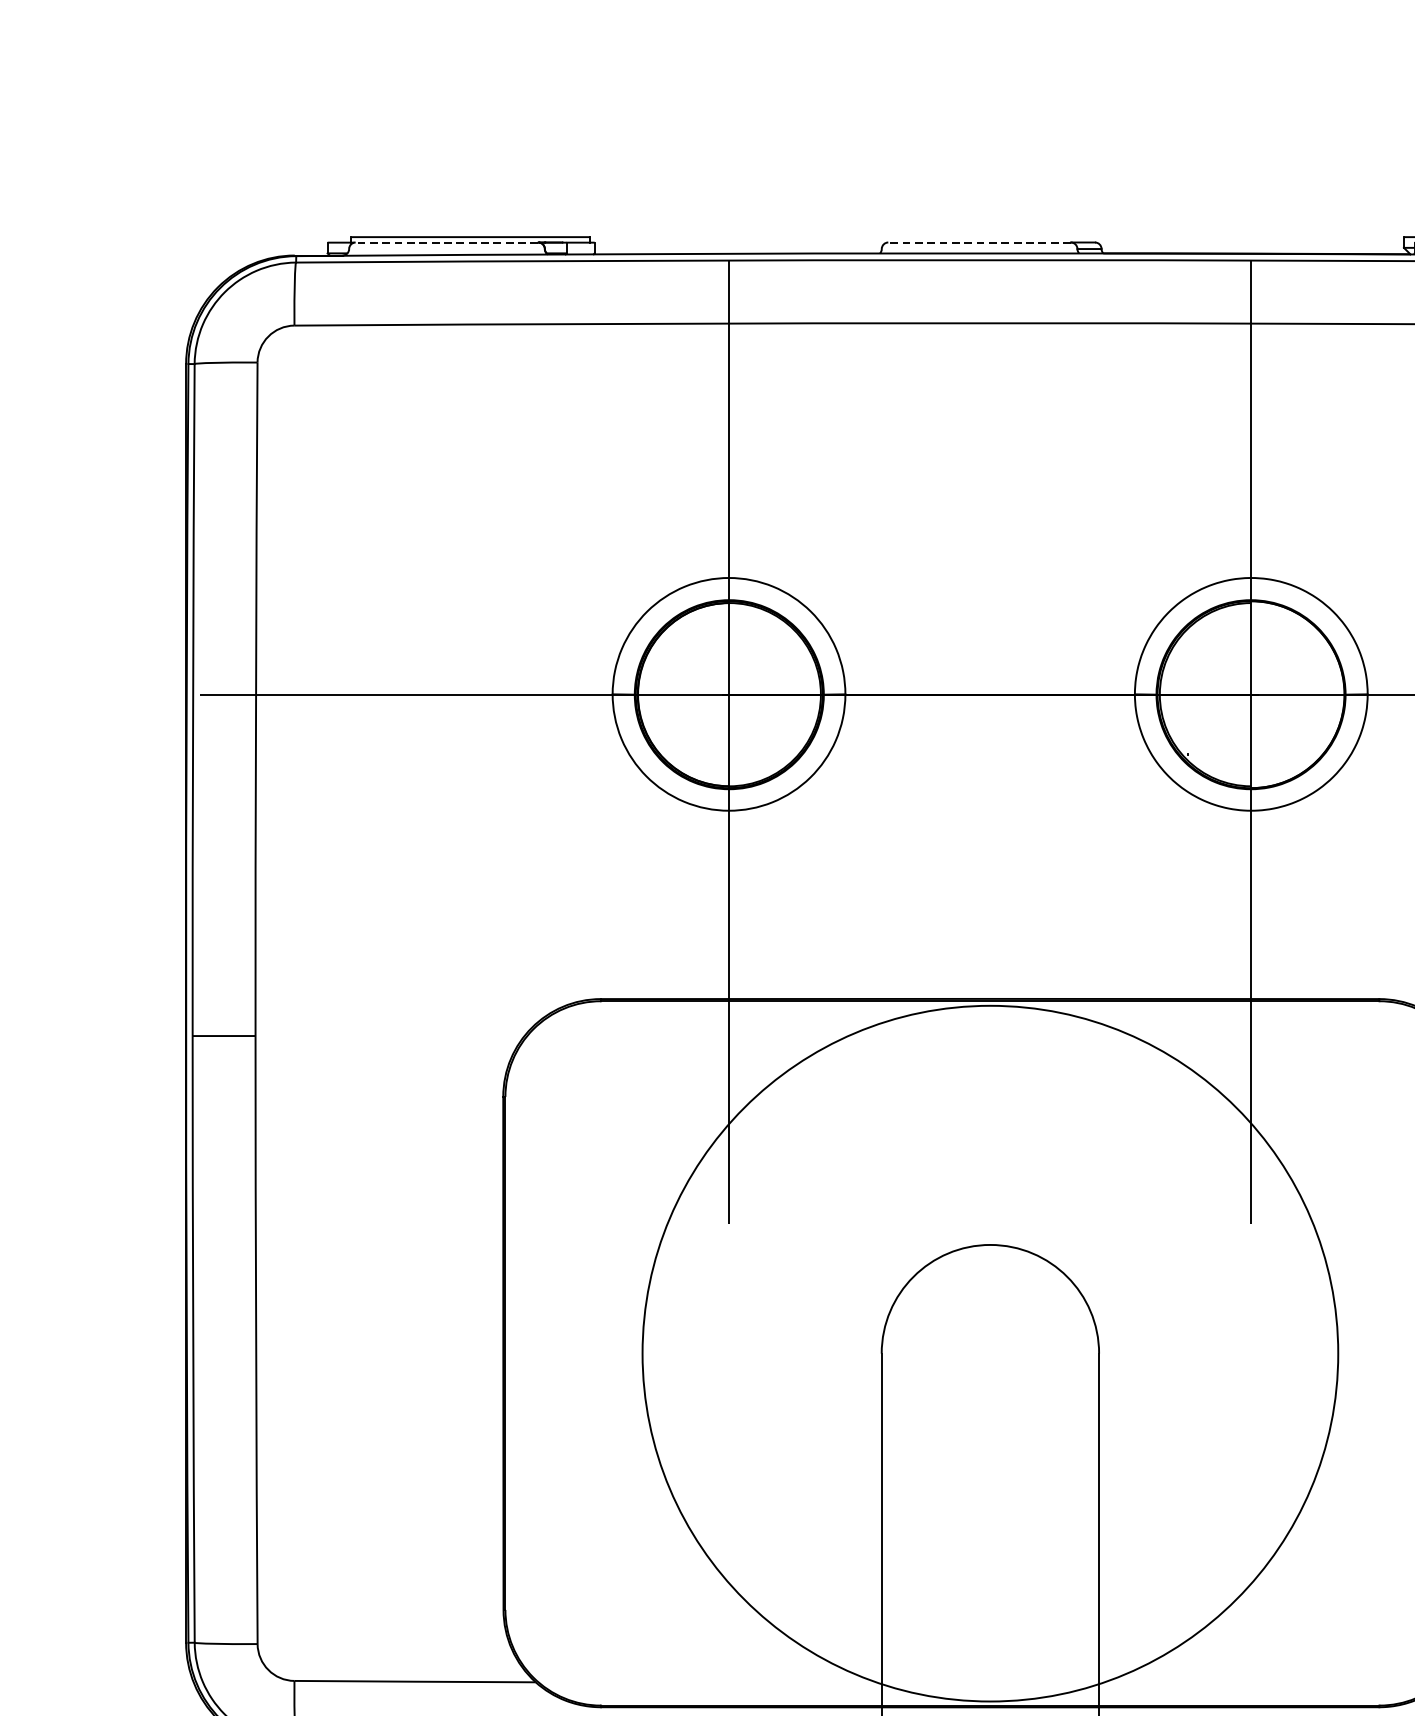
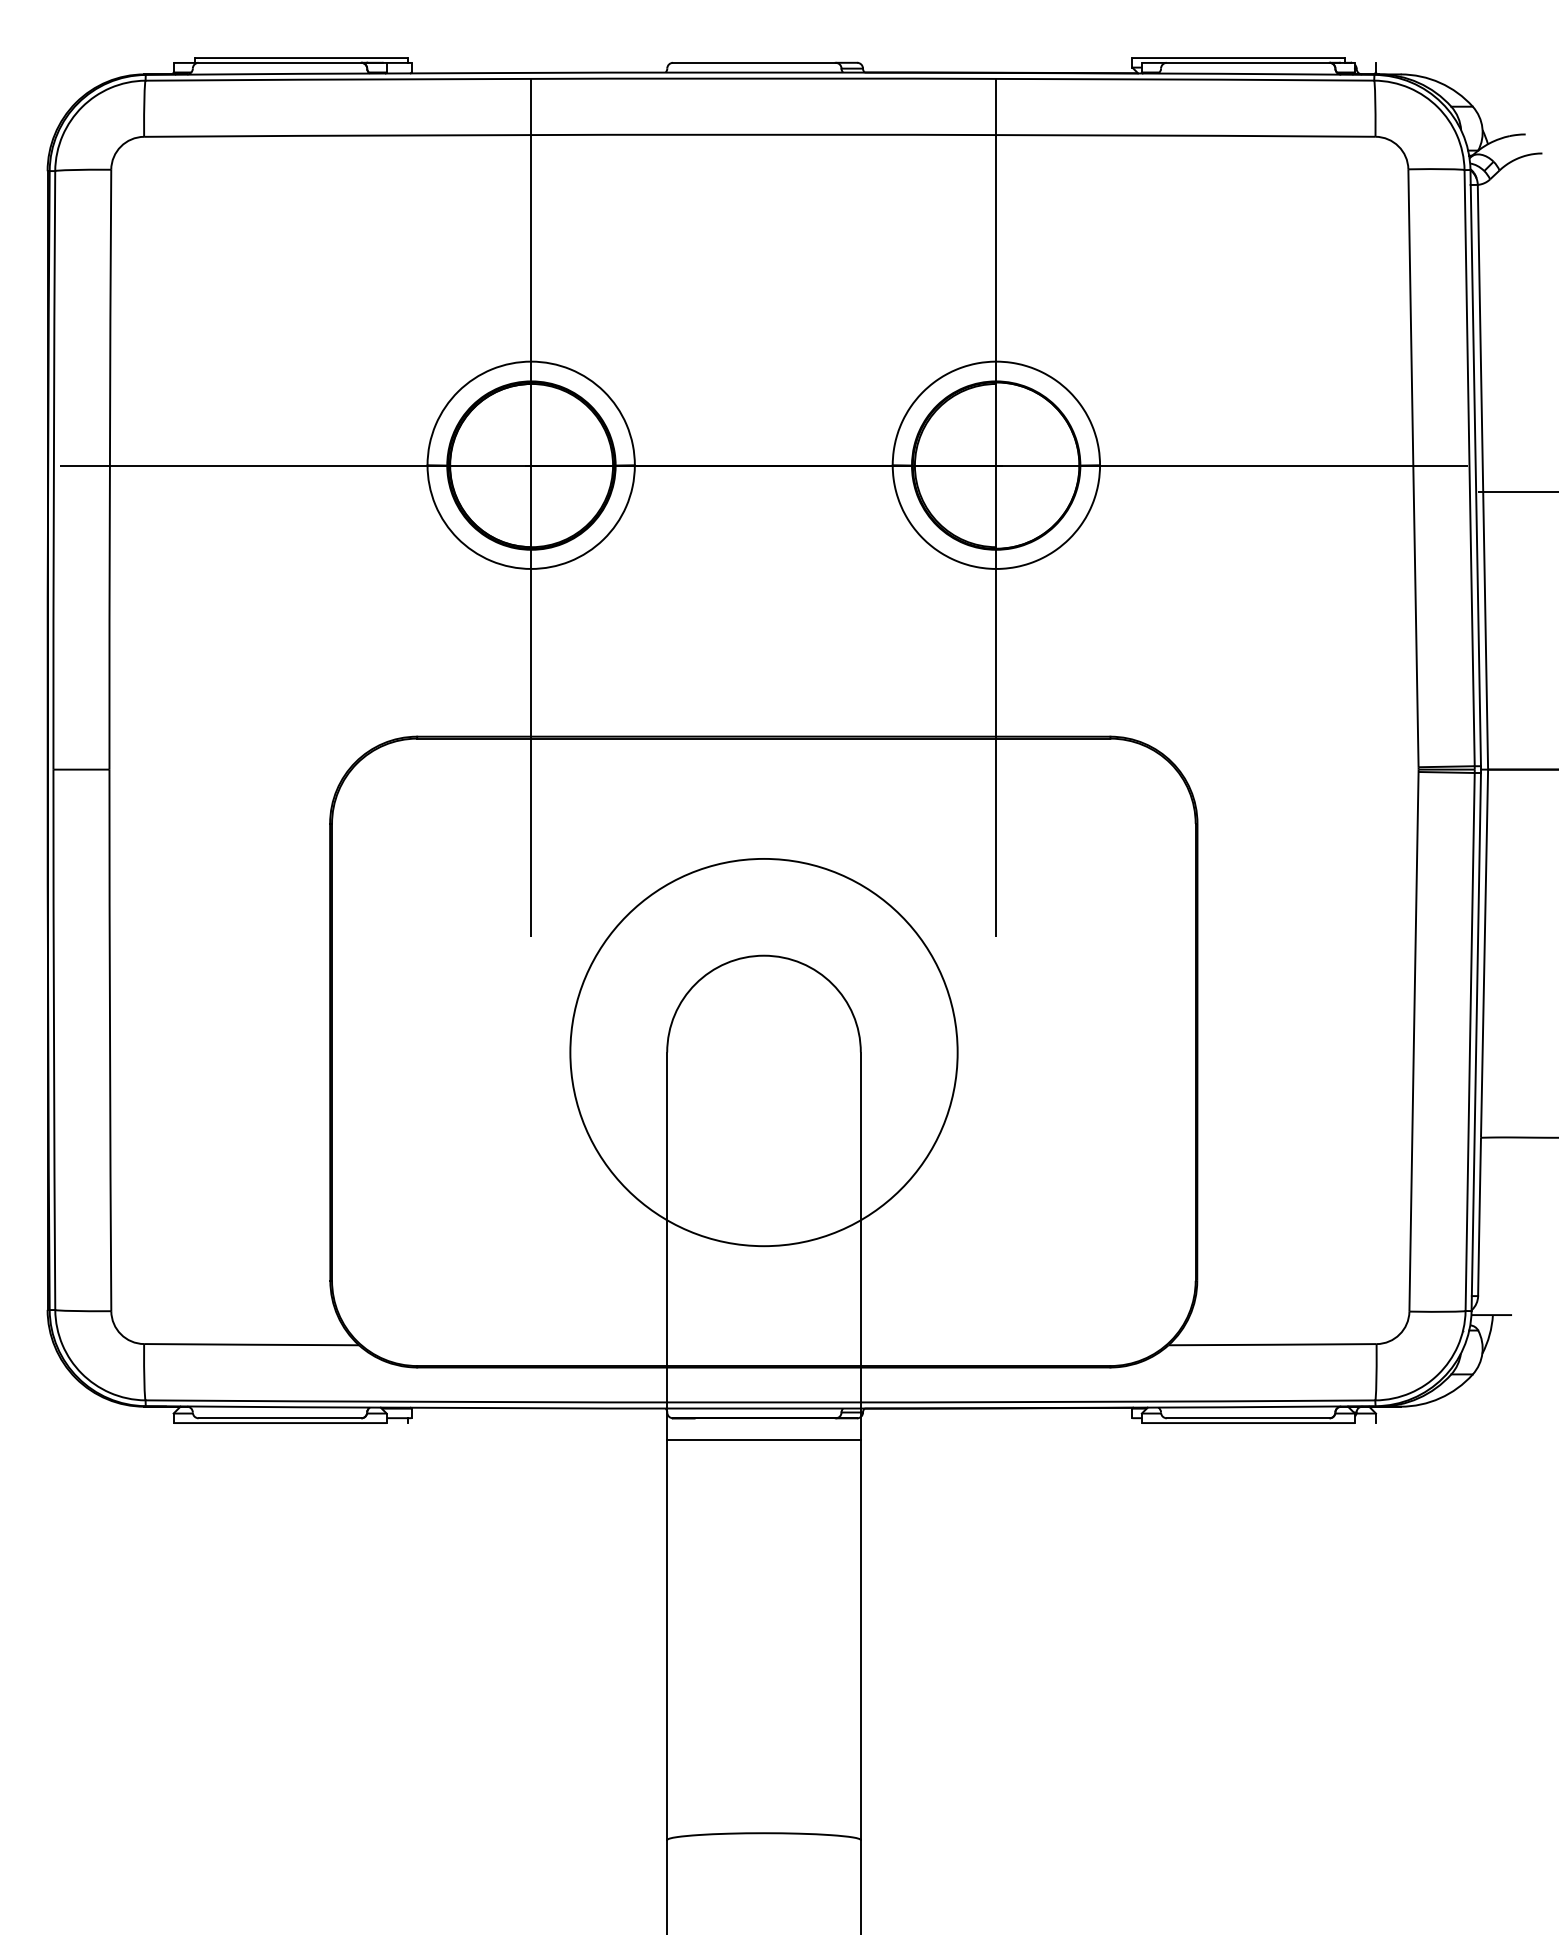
line: (446, 242) -> (279, 62), dashed -> solid
line: (978, 242) -> (753, 62), dashed -> solid
circle: (989, 1353) -> (763, 1052), size x0.62

